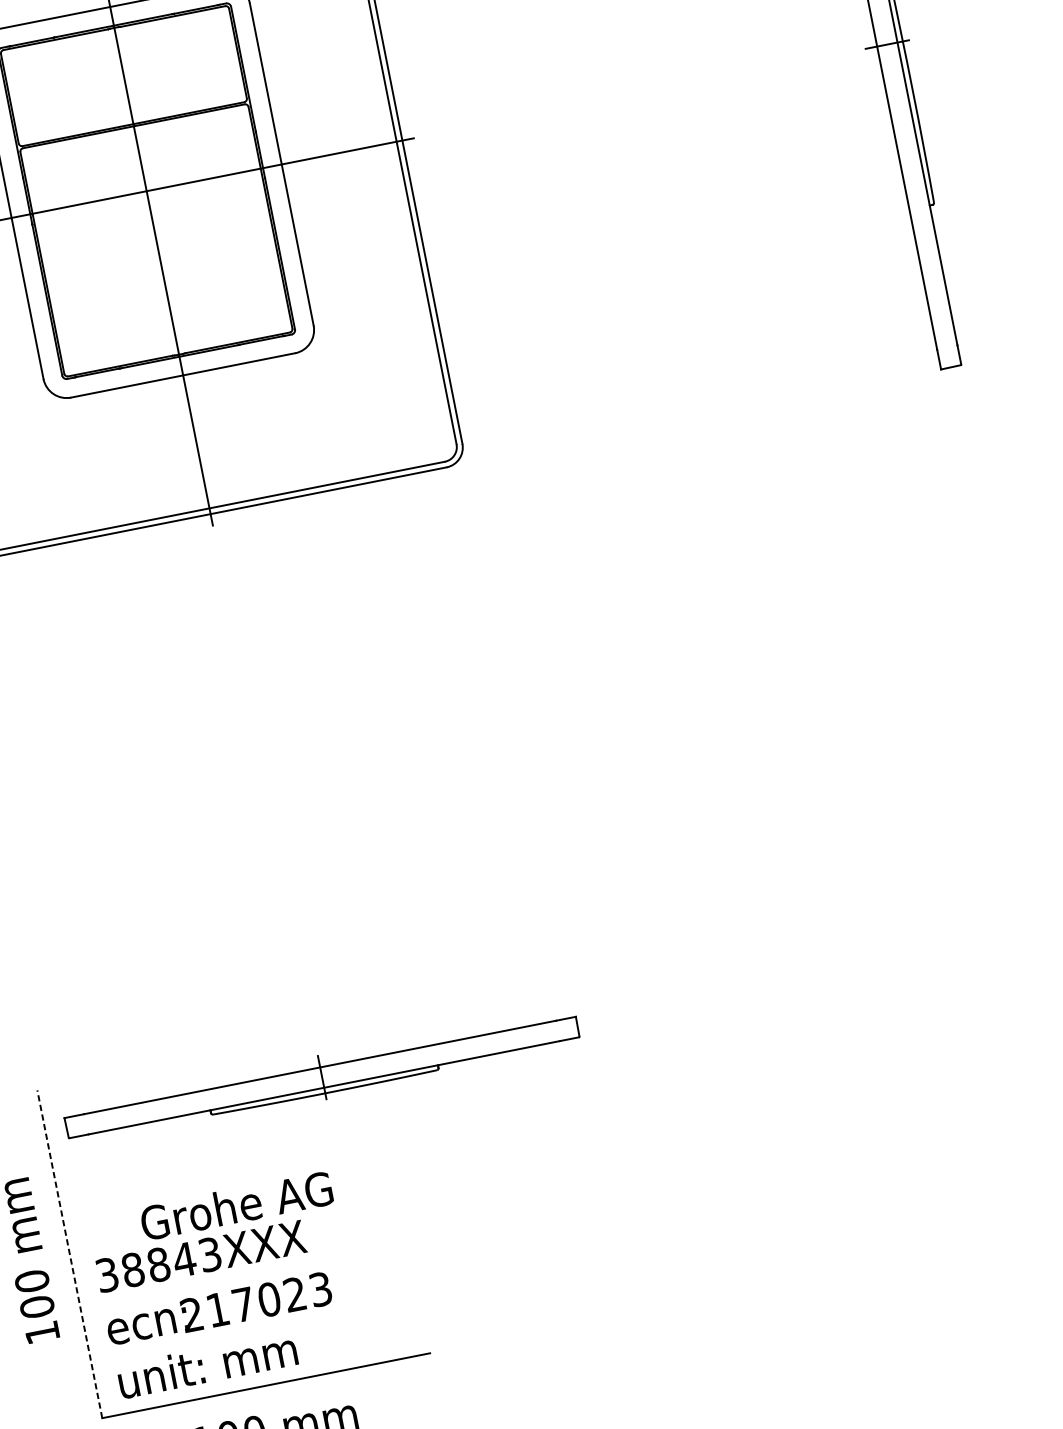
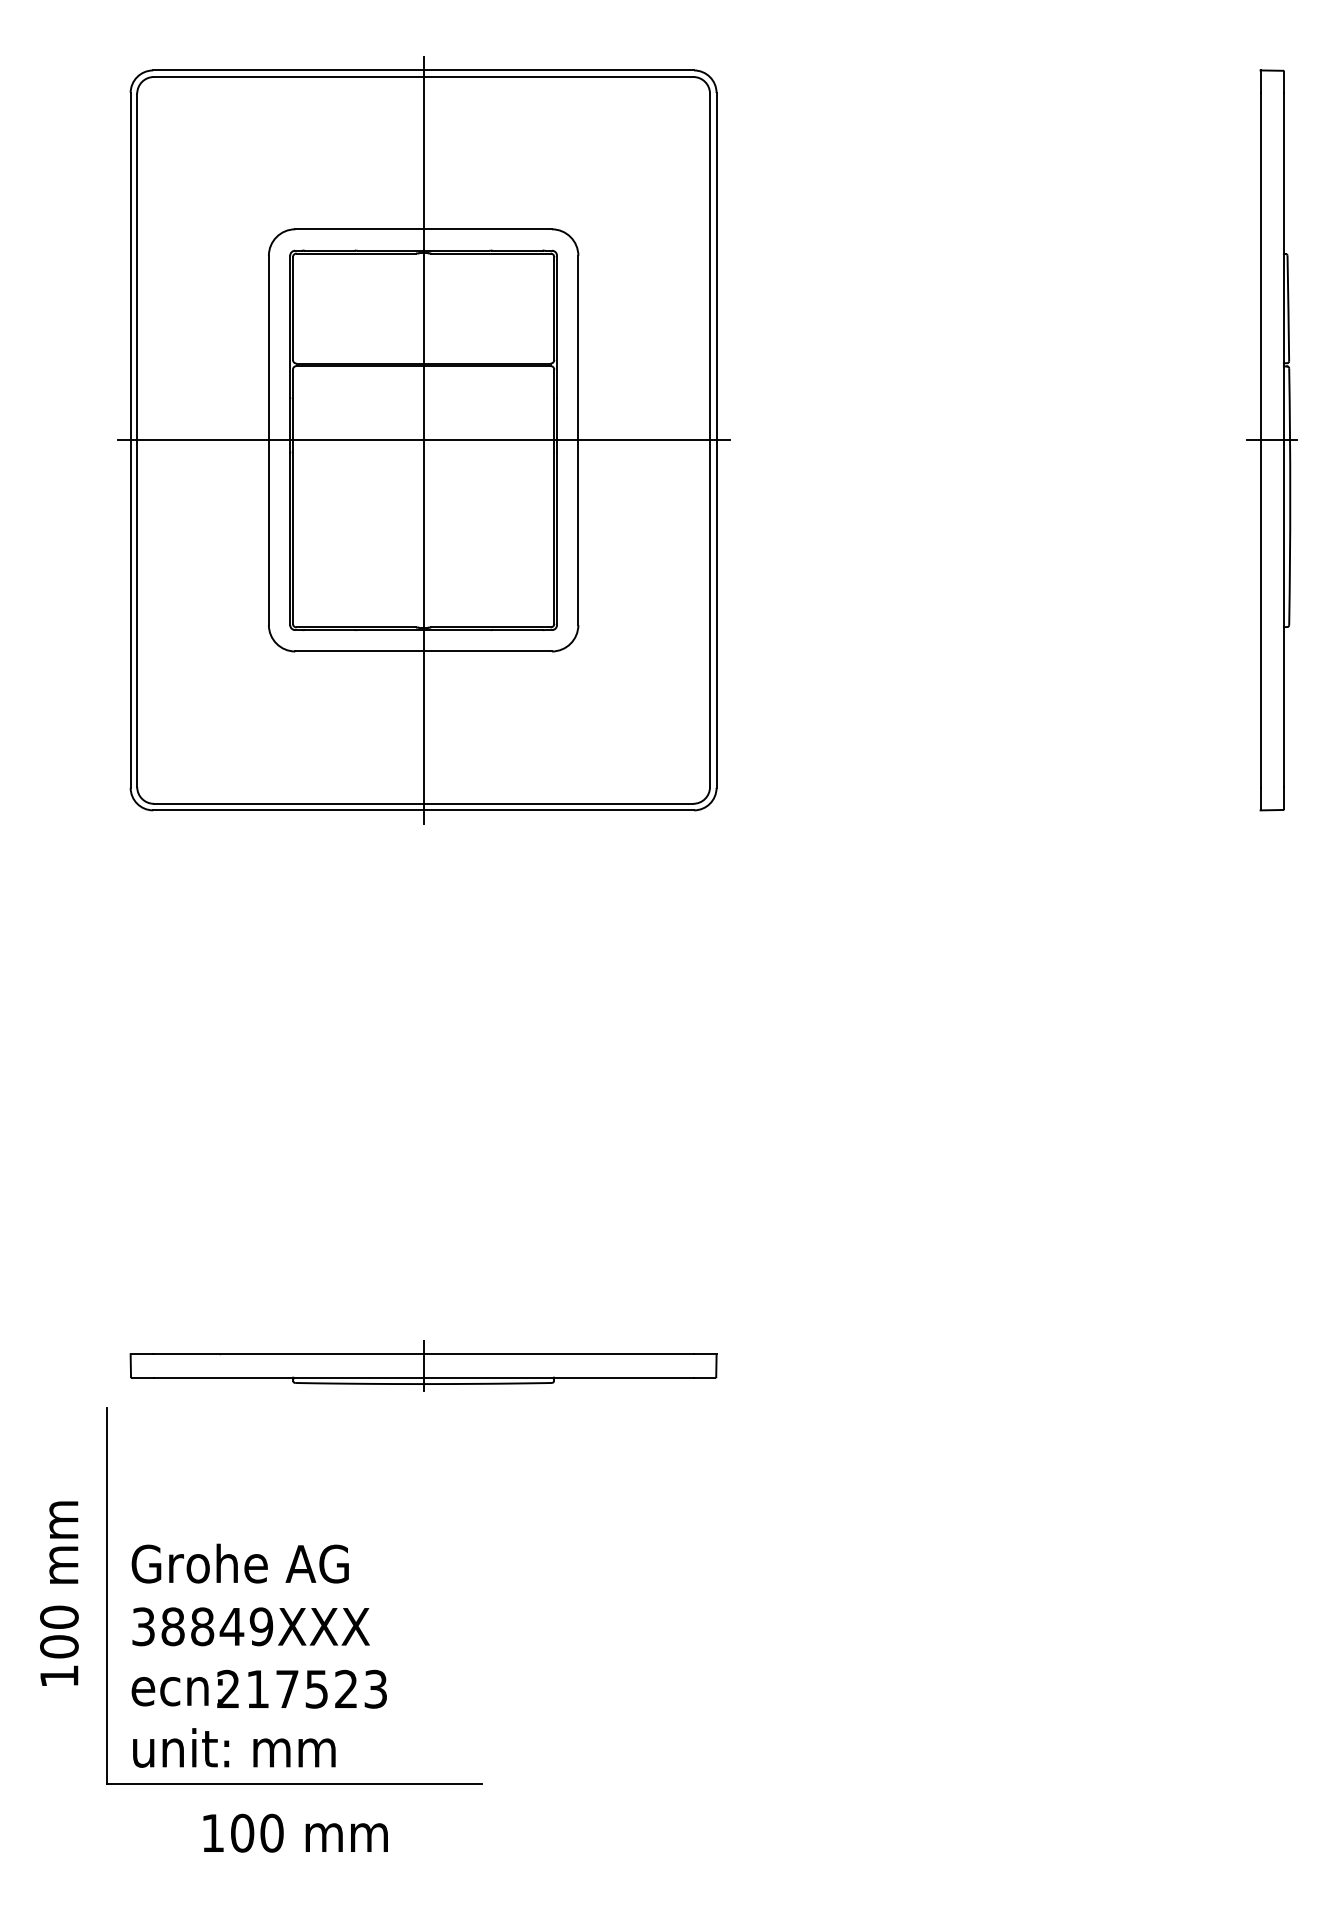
part: (322, 1077) -> (423, 1365), moved
text: (235, 1205) -> (239, 1563), moved
line: (69, 1254) -> (106, 1595), dashed -> solid
text: (210, 1254) -> (261, 1626), 38843XXX -> 38849XXX
text: (268, 1299) -> (316, 1688), 217023 -> 217523

